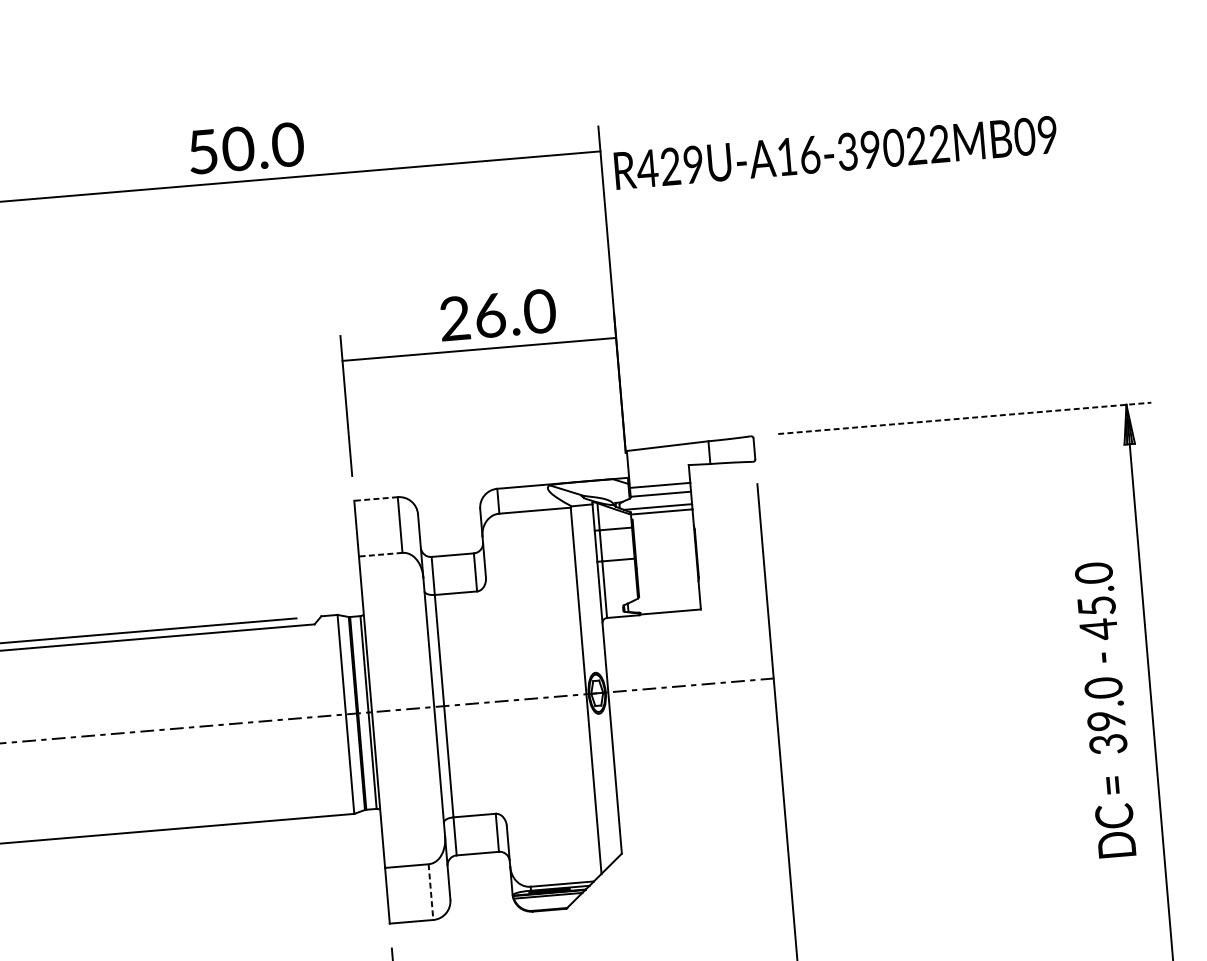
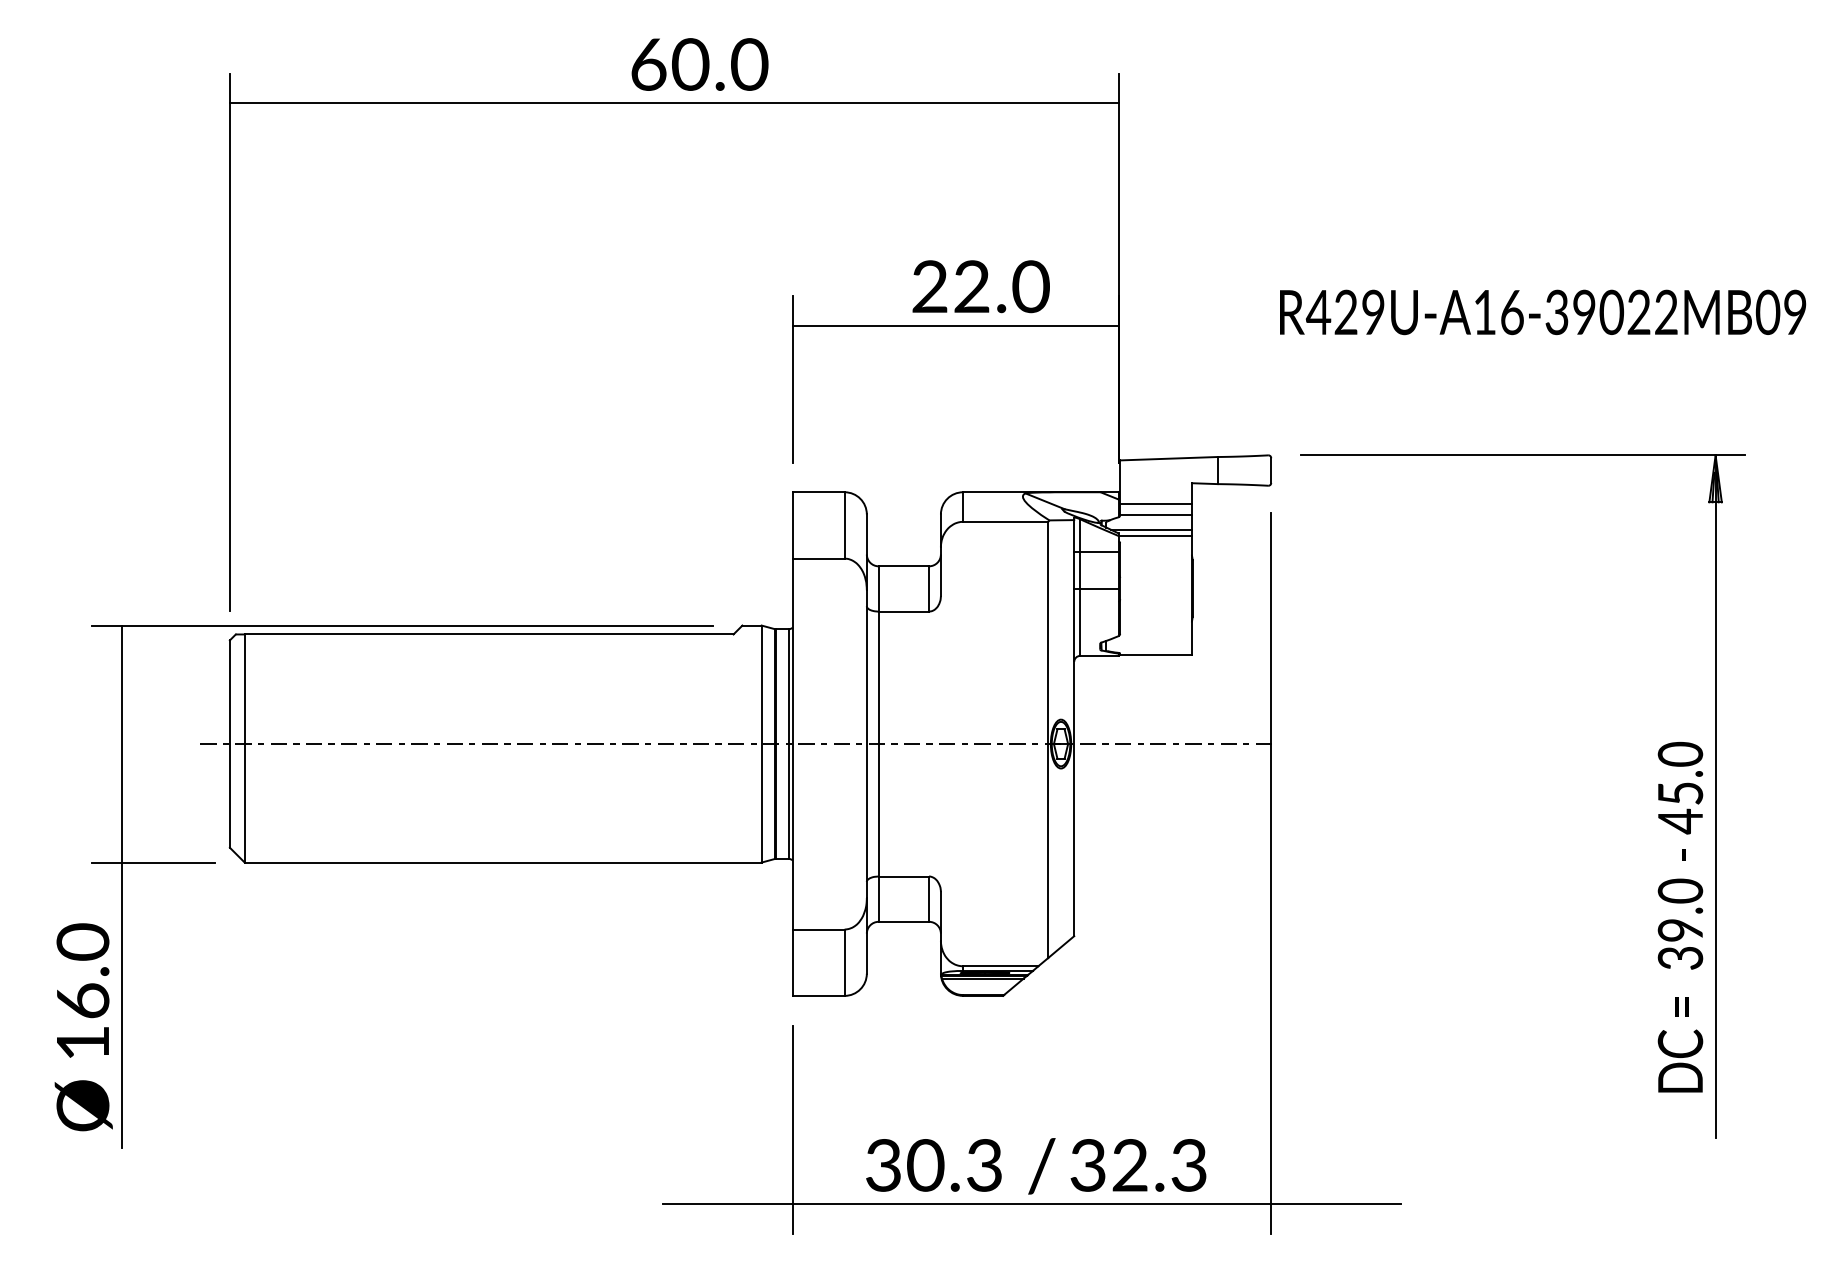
text: (202, 151) -> (648, 64), 50.0 -> 60.0
text: (836, 152) -> (1543, 312), moved
text: (489, 315) -> (971, 286), 26.0 -> 22.0
line: (965, 418) -> (1523, 455), dashed -> solid
line: (375, 499) -> (818, 492), dashed -> solid
line: (380, 554) -> (818, 558), dashed -> solid
text: (1105, 710) -> (1680, 917), moved
line: (430, 892) -> (844, 963), dashed -> solid

